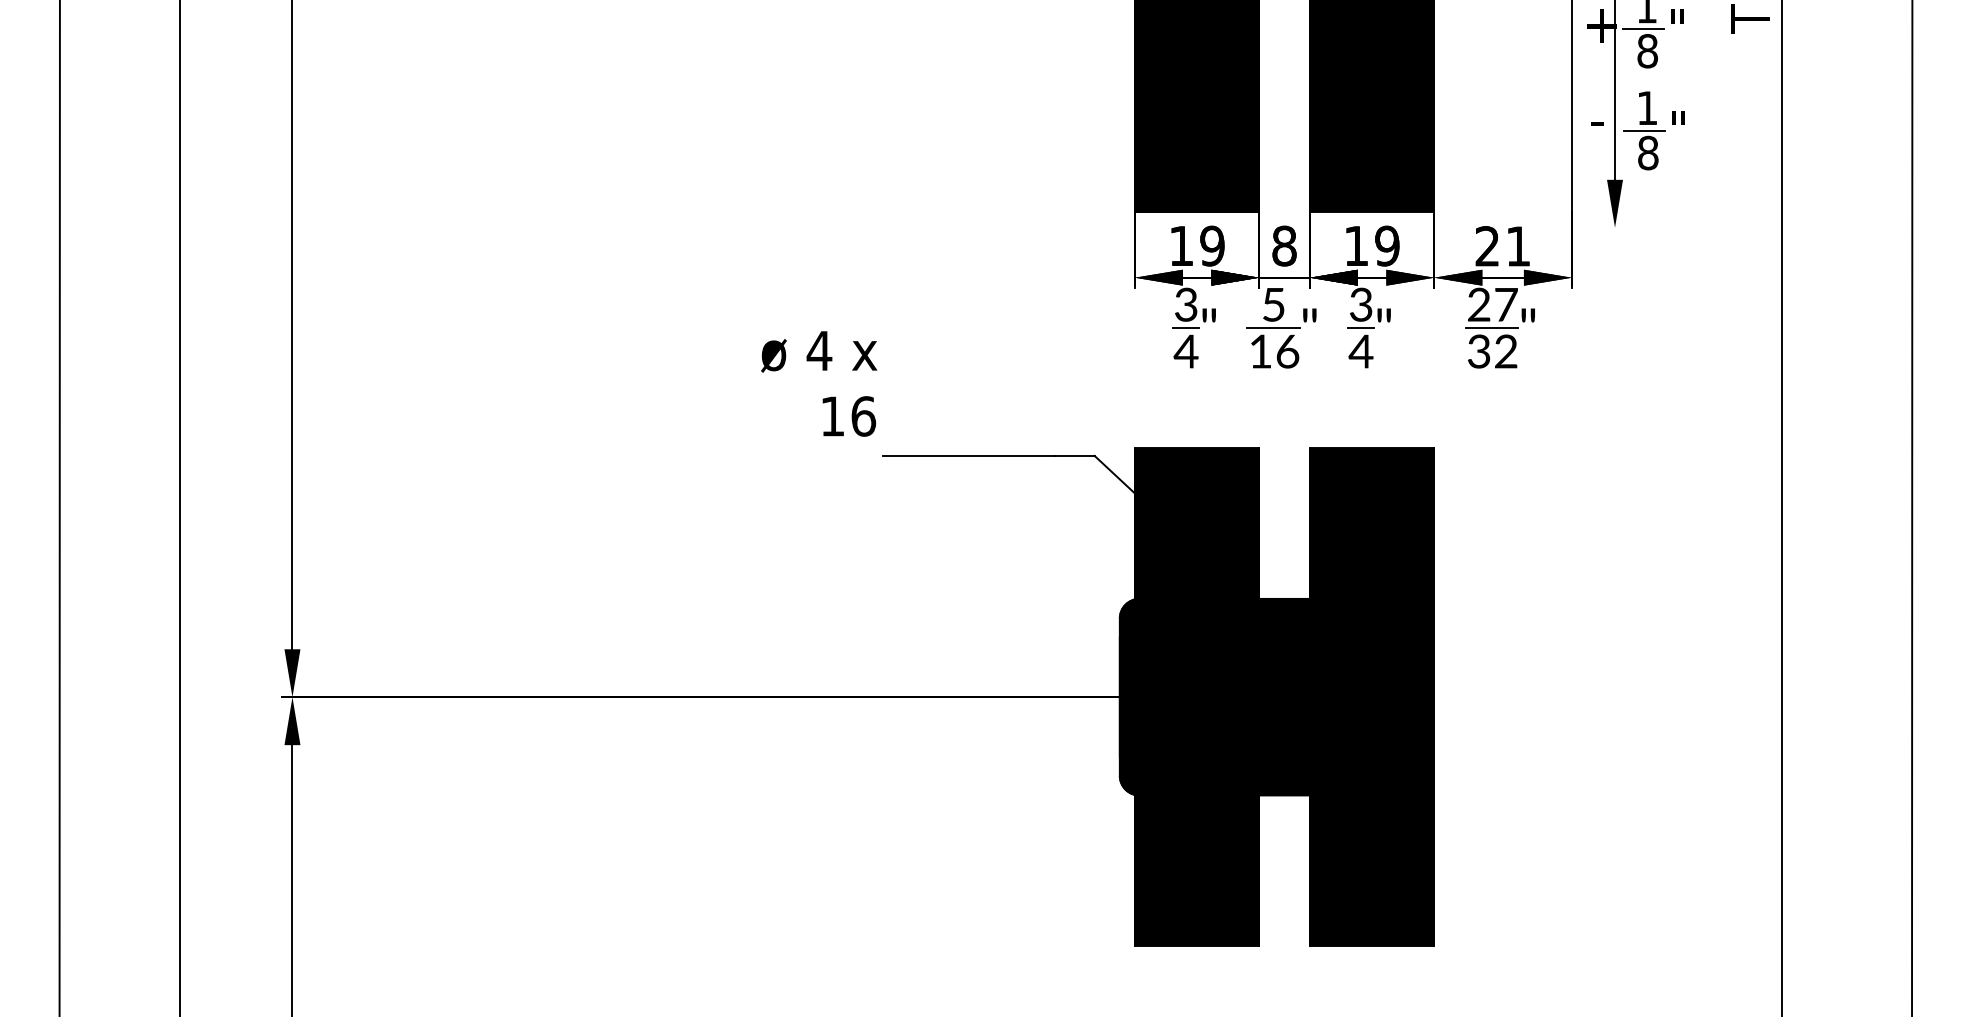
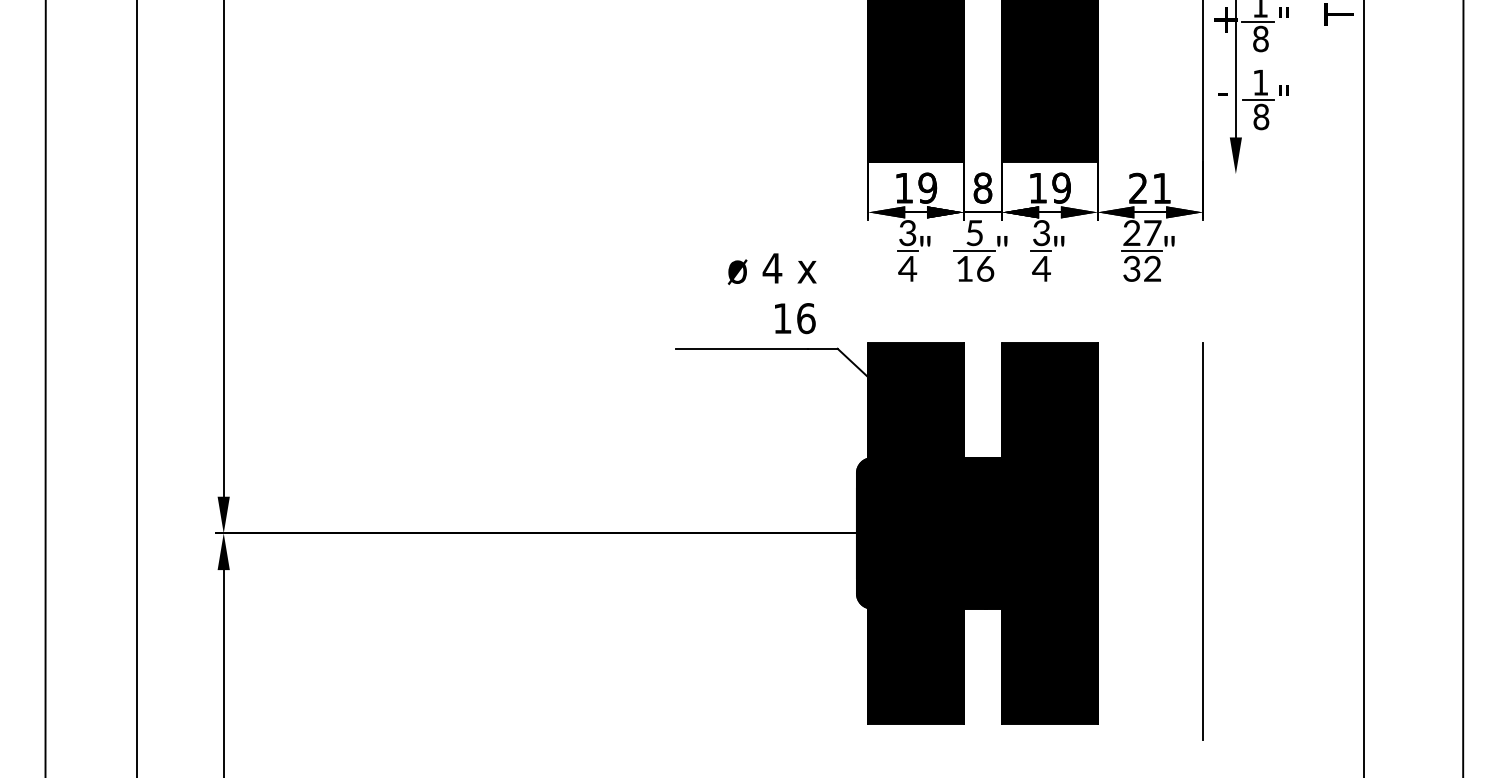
text: (819, 383) -> (772, 293), moved
line: (1571, 706) -> (1202, 540), added

